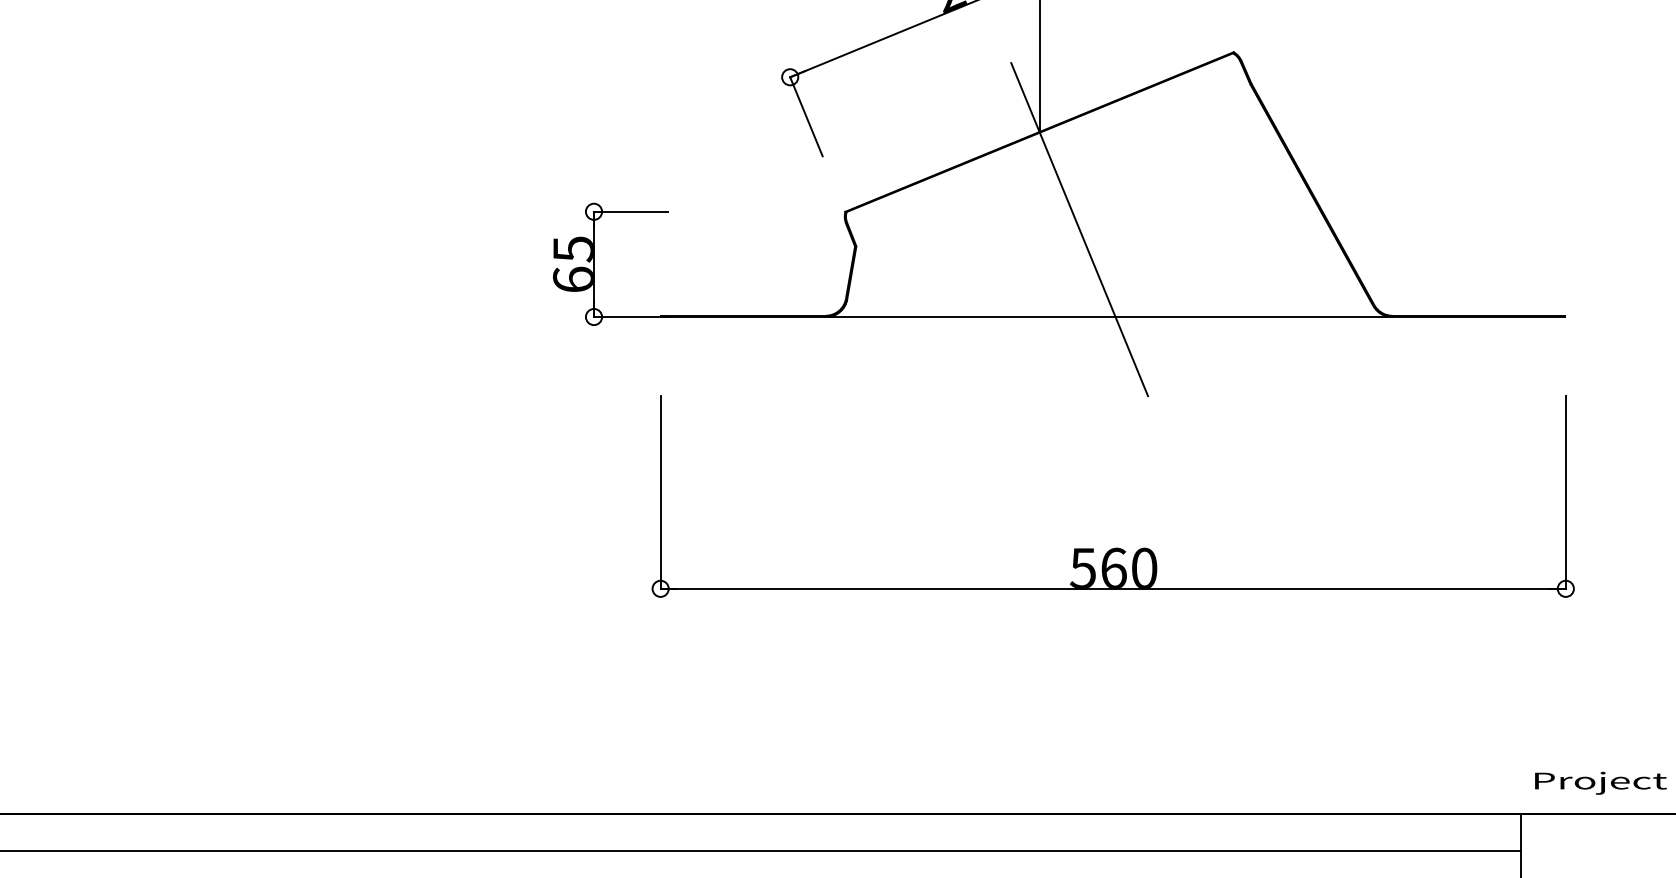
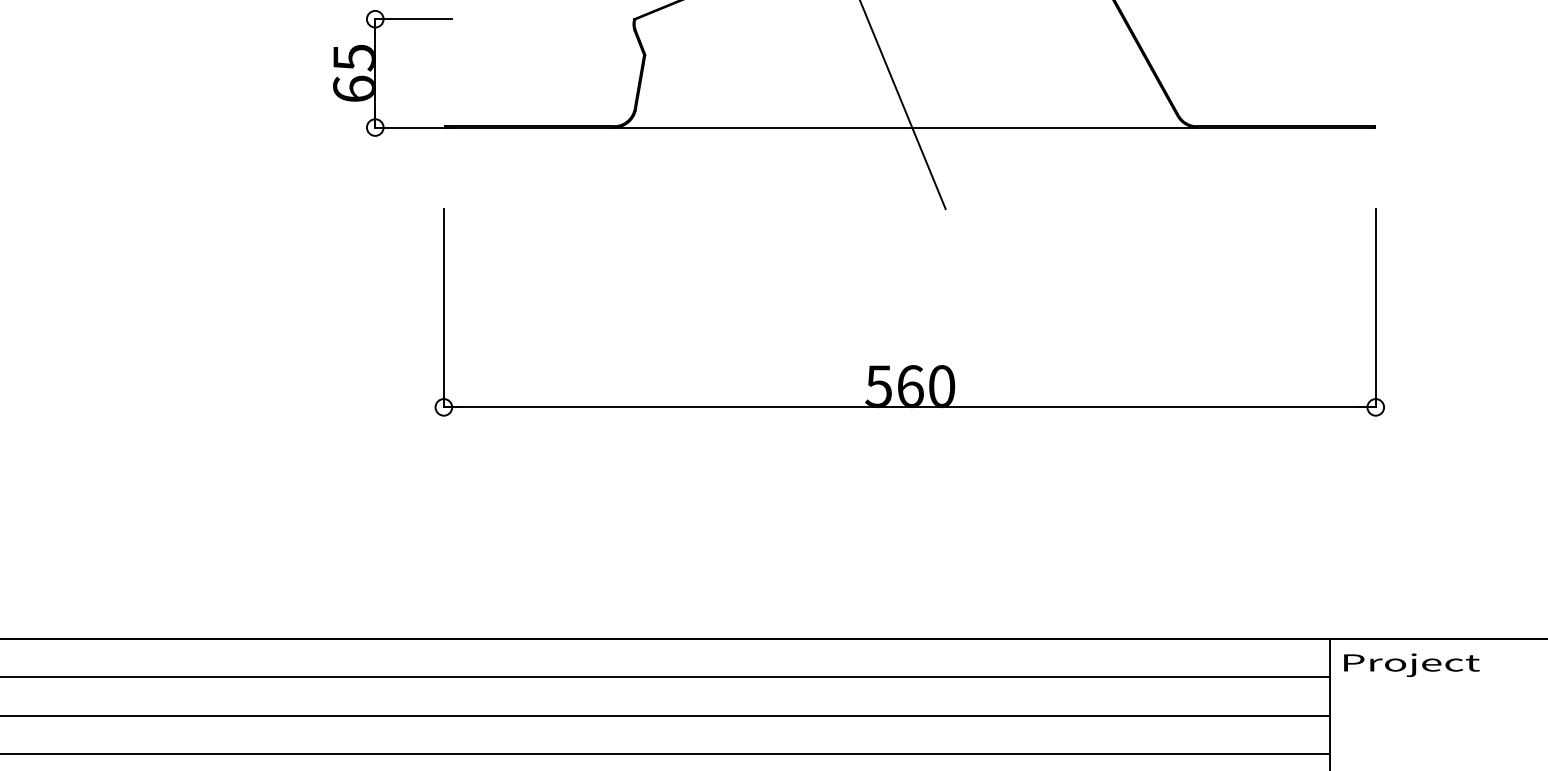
text: (1600, 782) -> (1411, 664), moved

